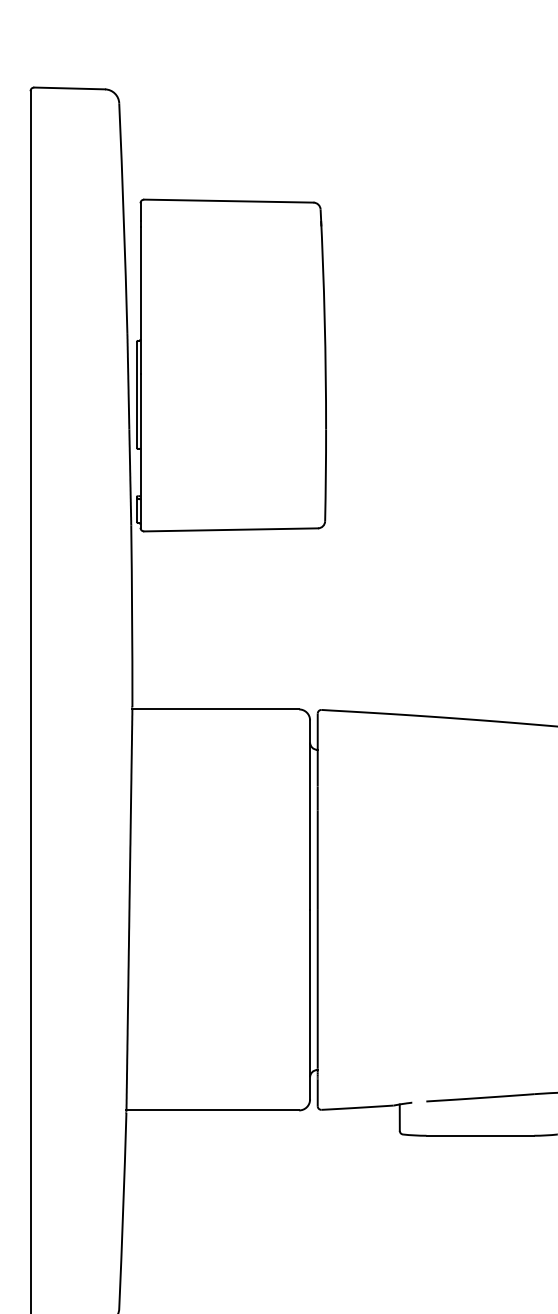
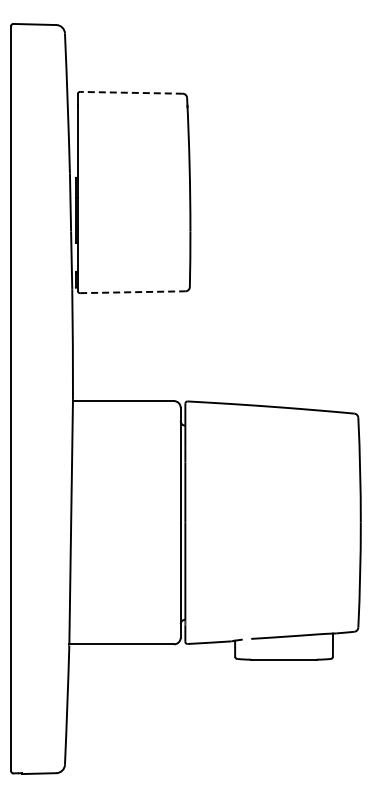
line: (227, 200) -> (130, 92), solid -> dashed
line: (230, 530) -> (132, 292), solid -> dashed

